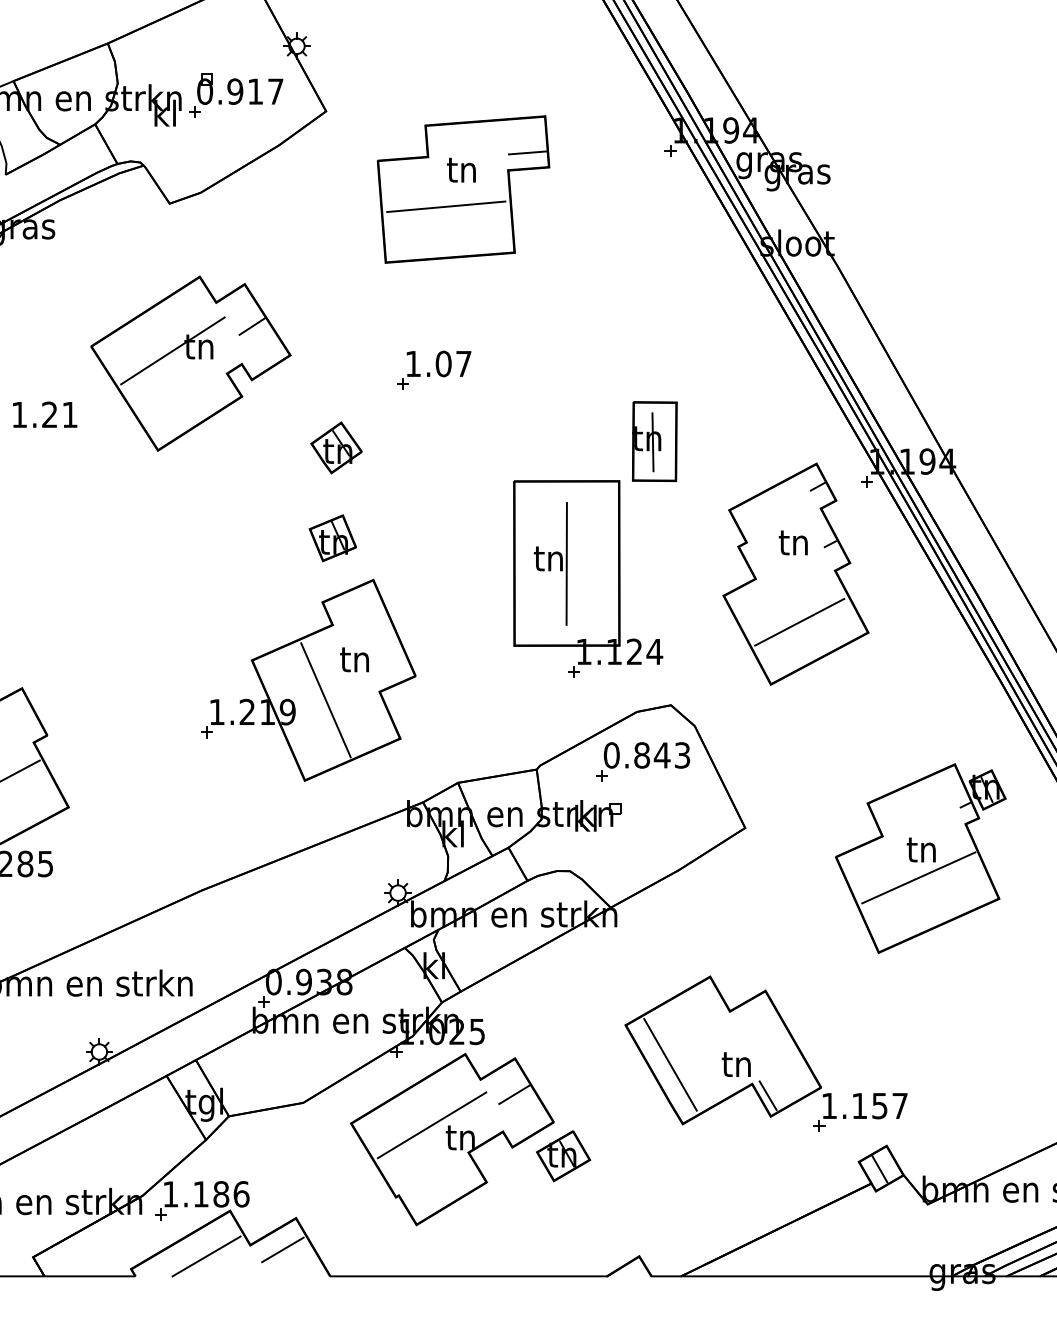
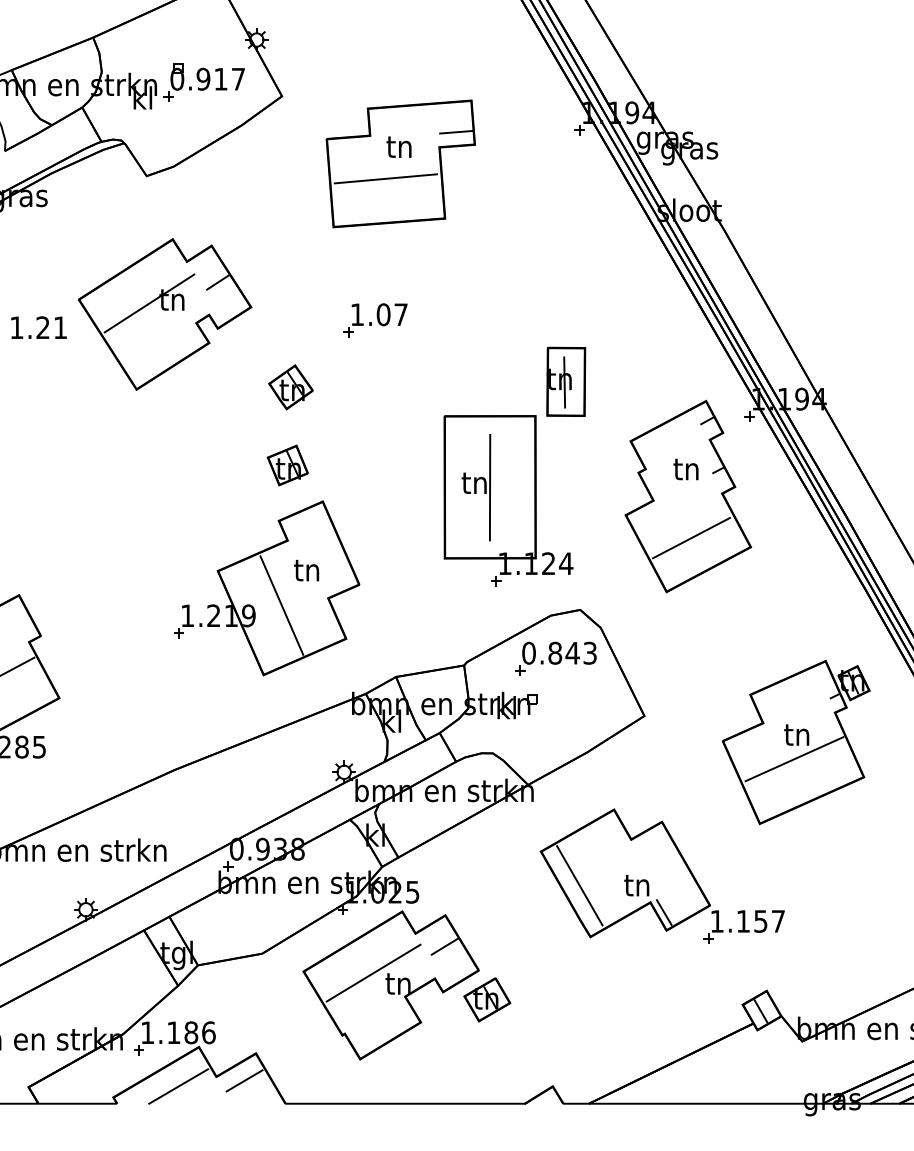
text: (44, 414) -> (38, 327), moved
part: (764, 1052) -> (661, 875), moved

